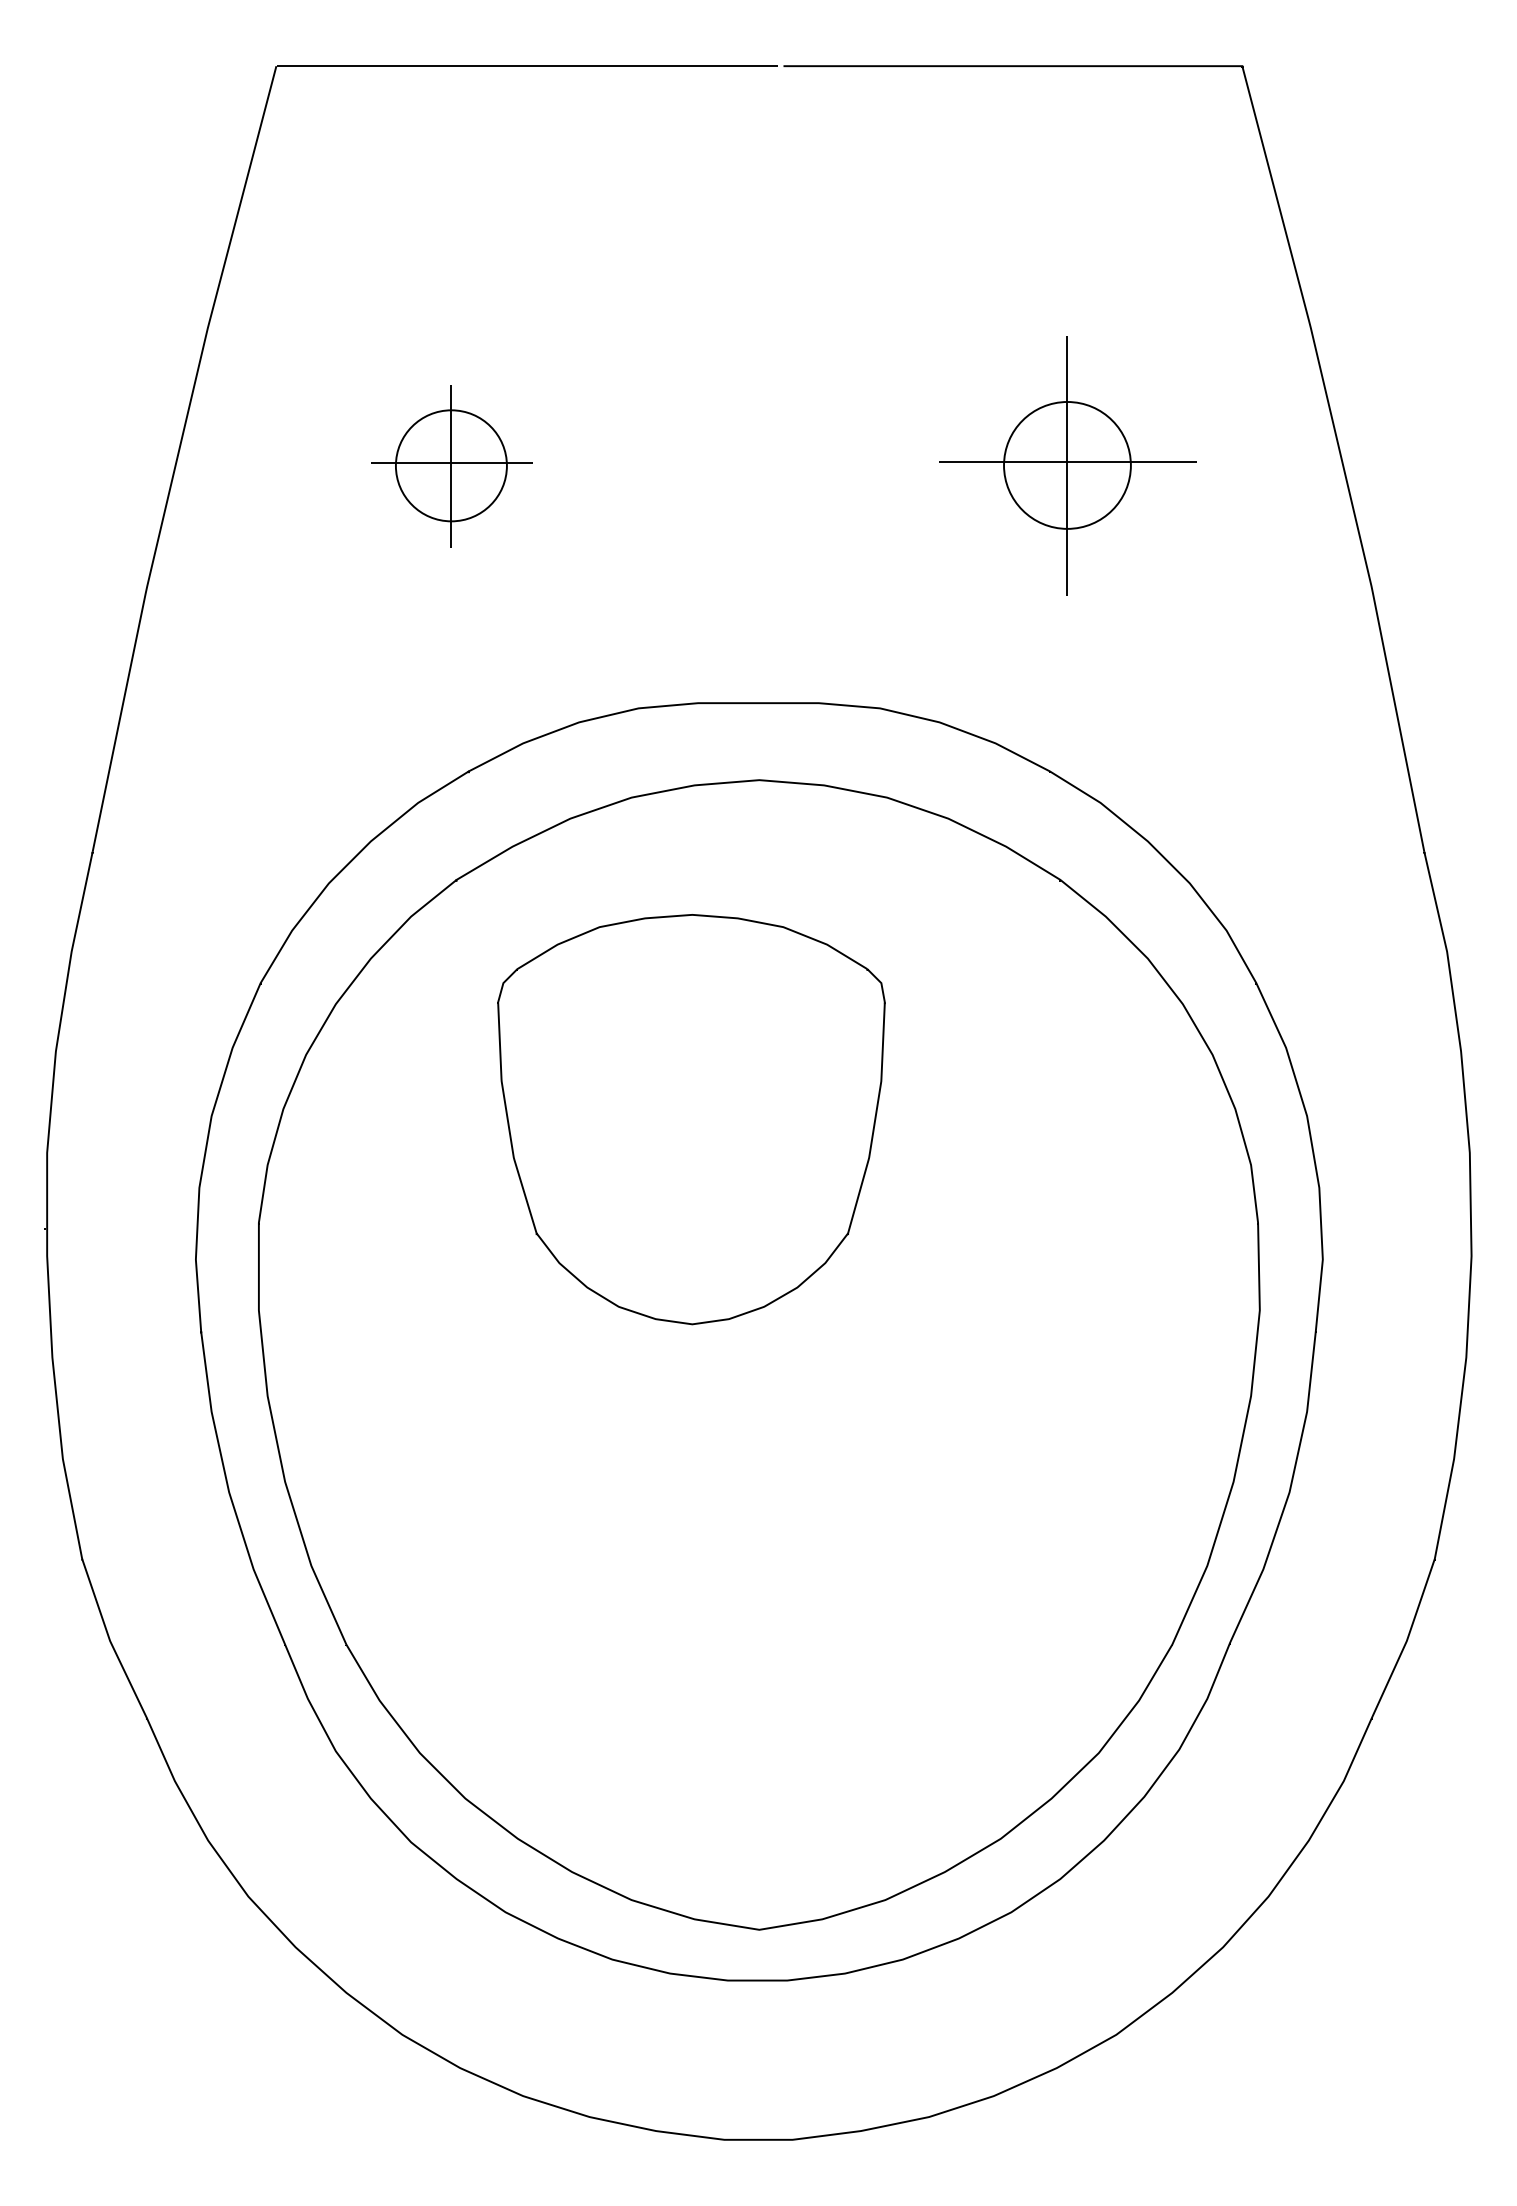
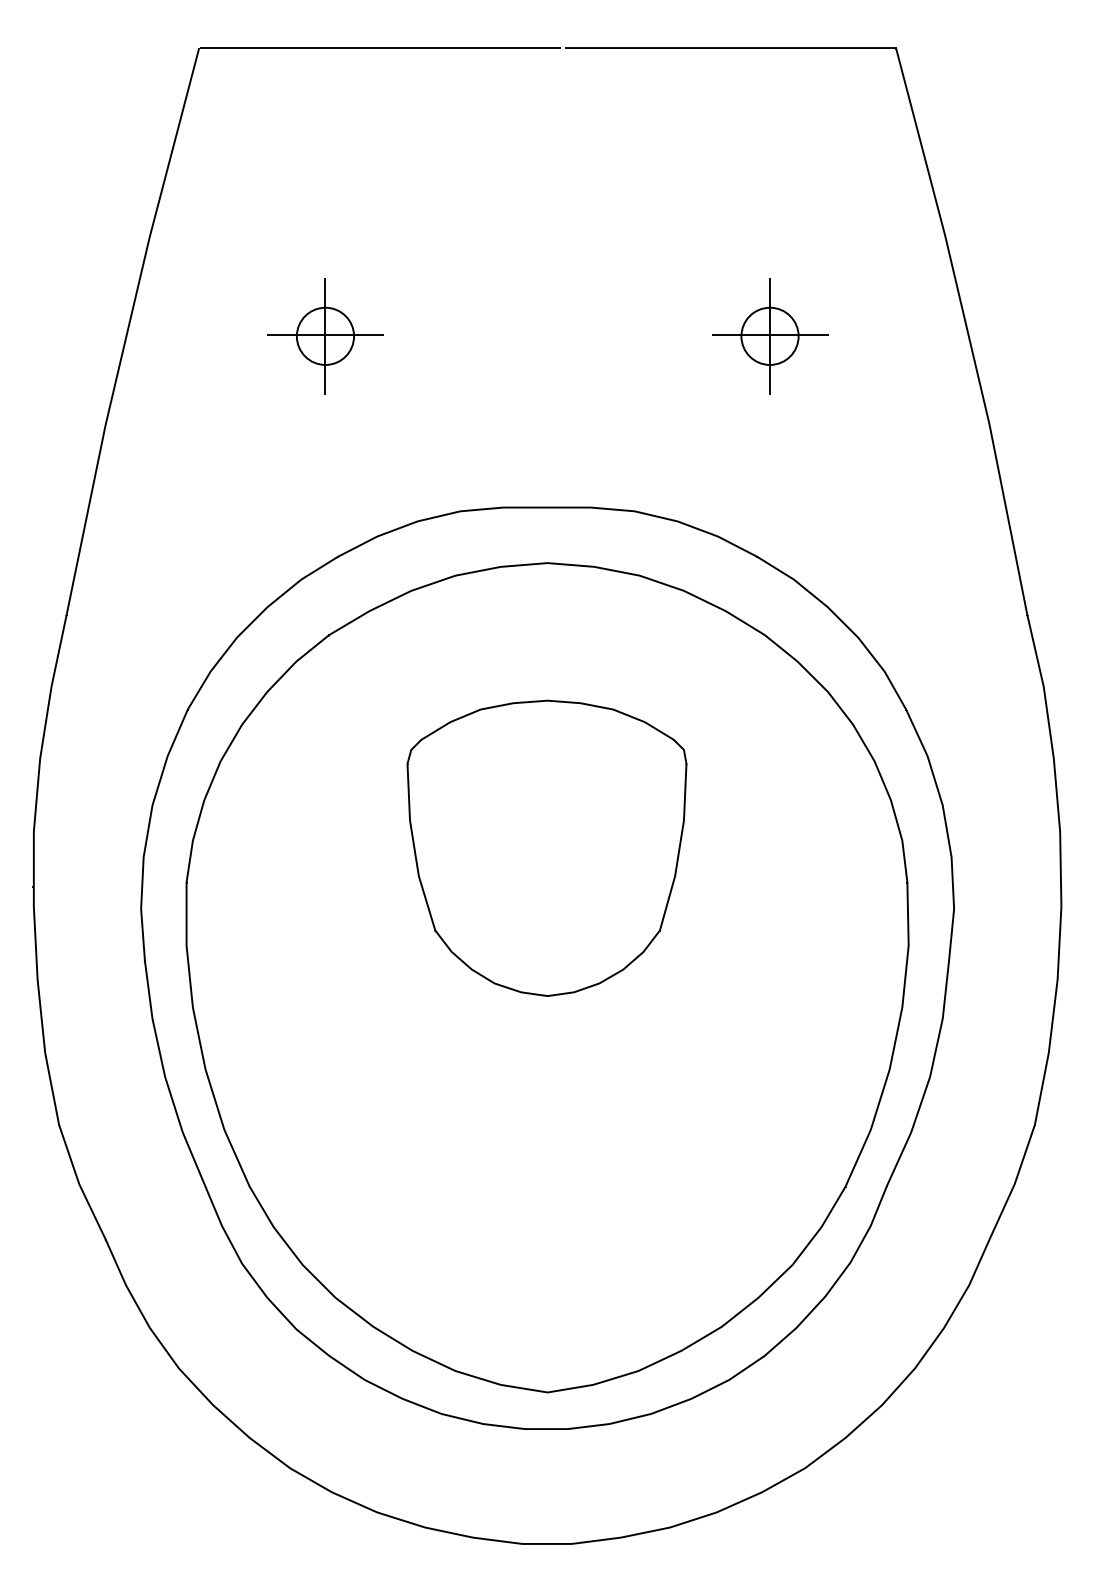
circle: (451, 465) -> (325, 336), size x0.71
part: (1067, 466) -> (769, 336), size x0.62
part: (691, 1119) -> (547, 848), moved

